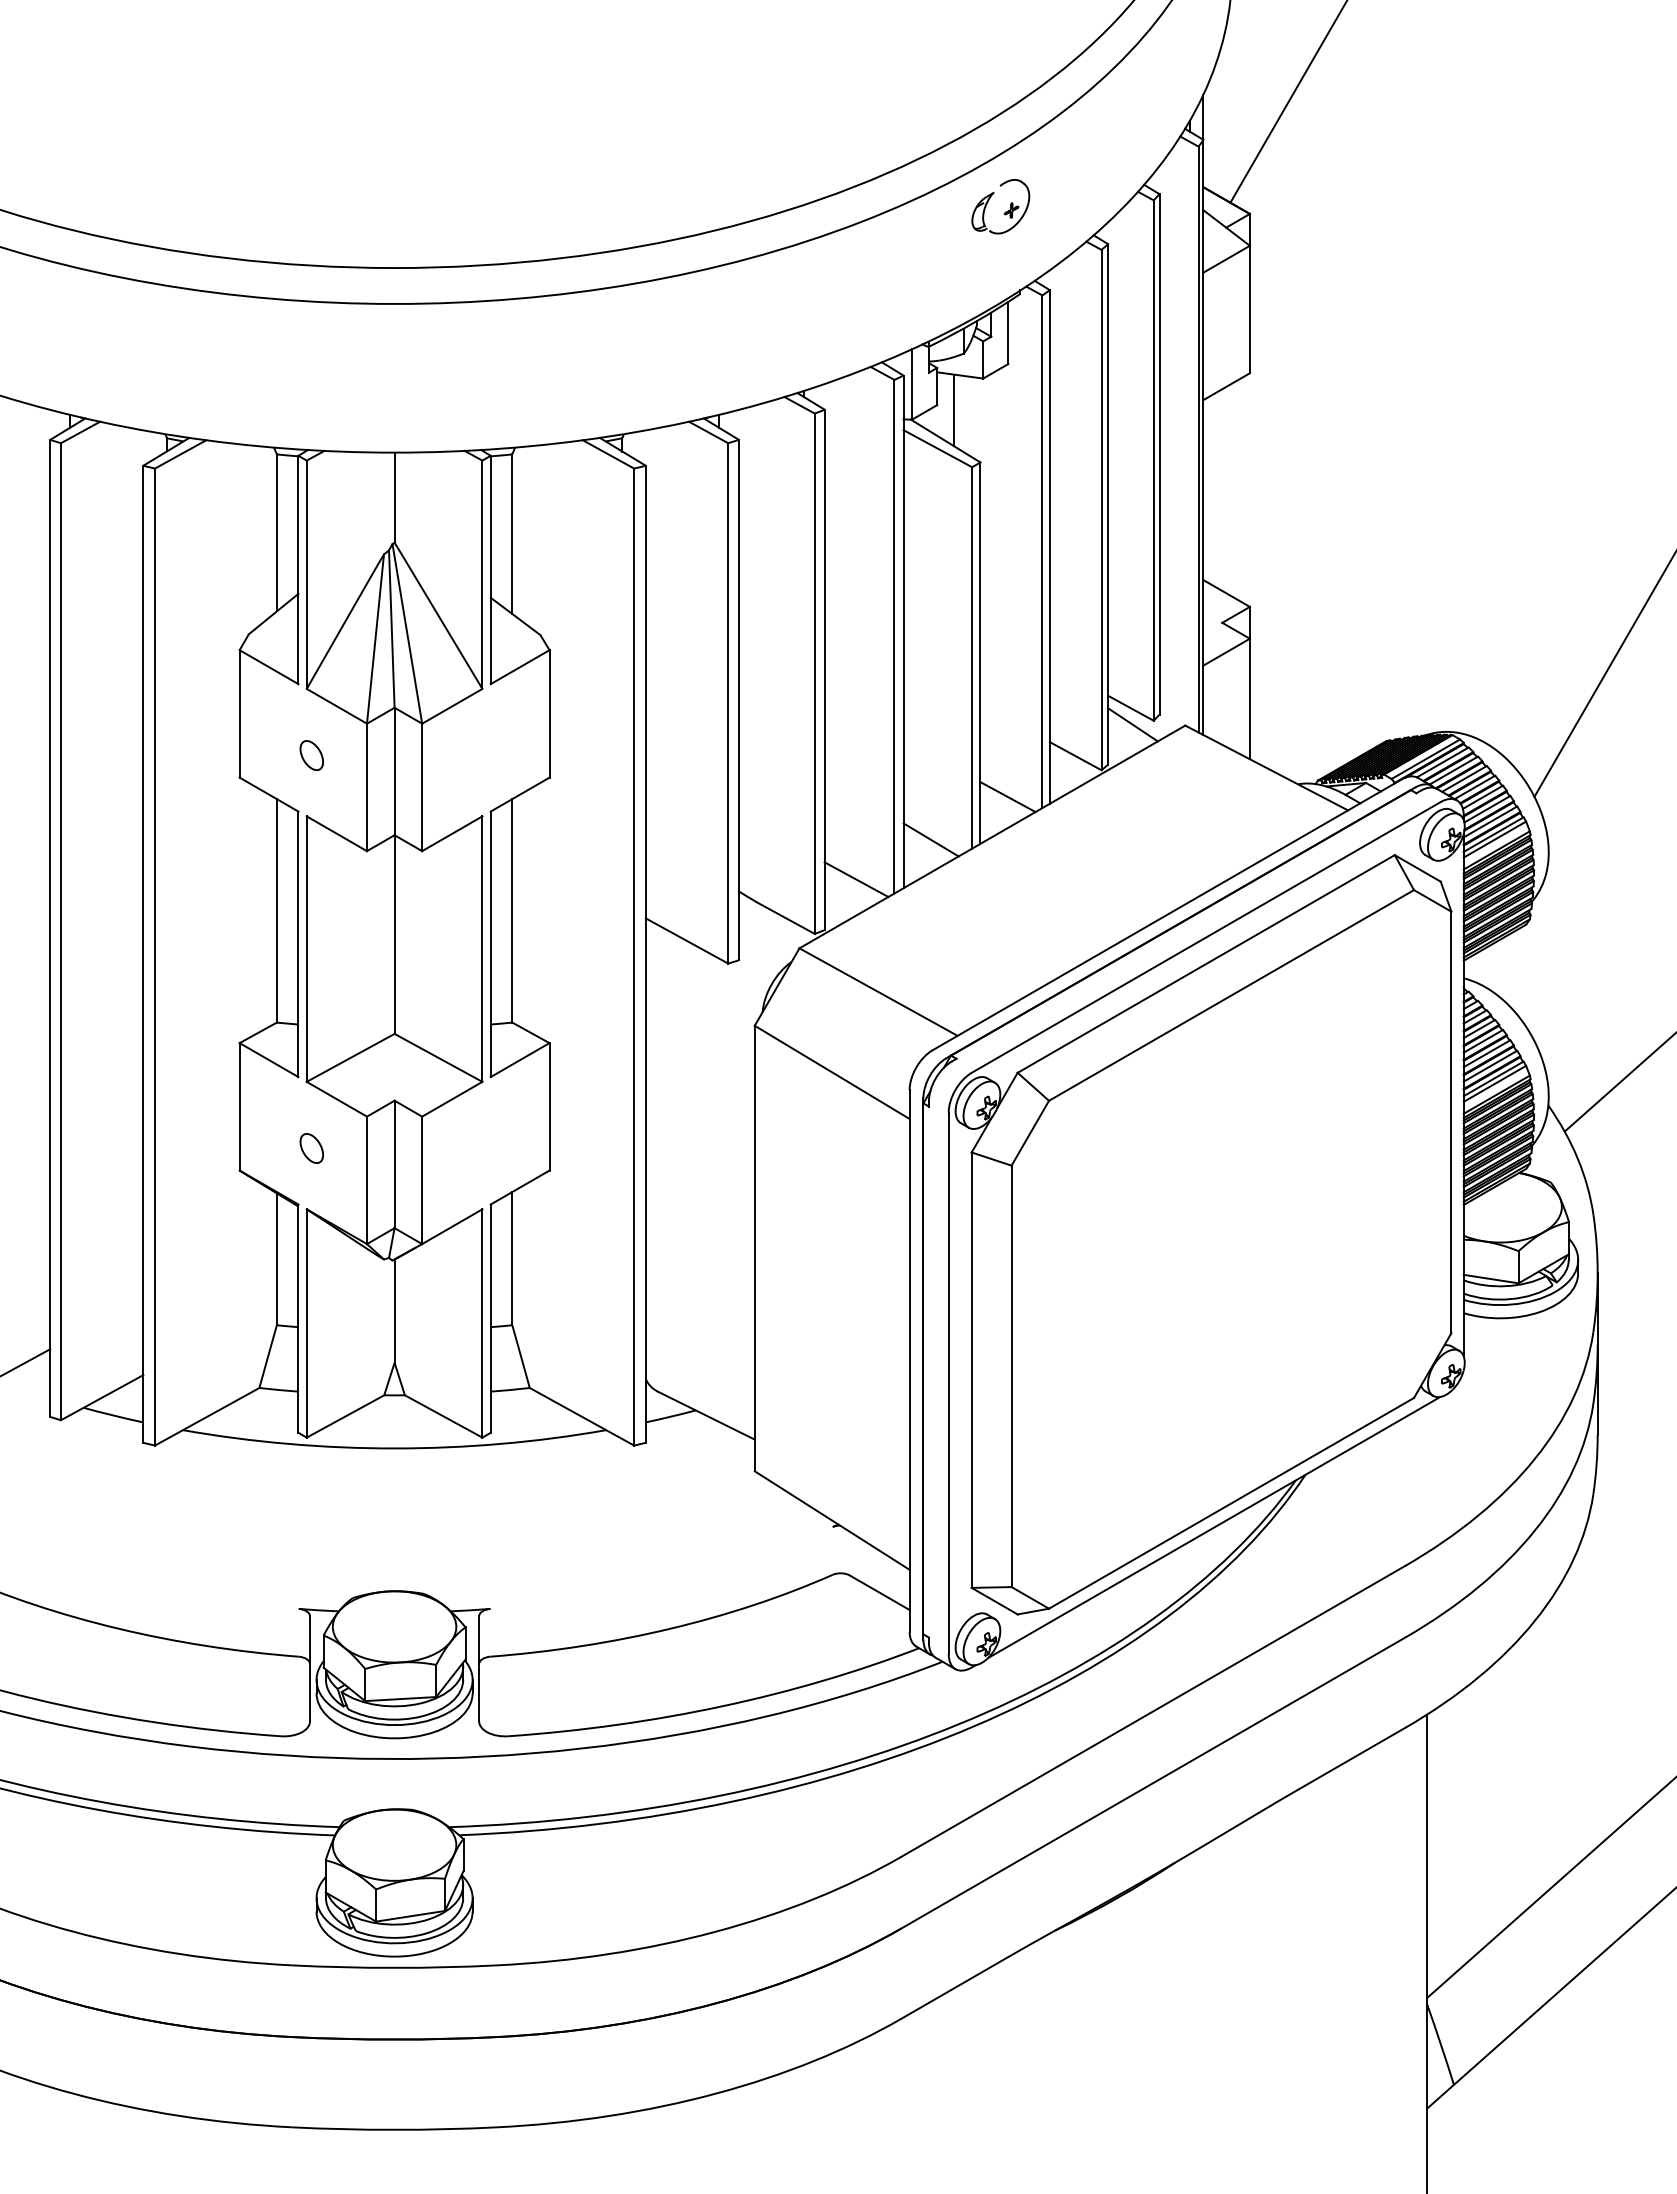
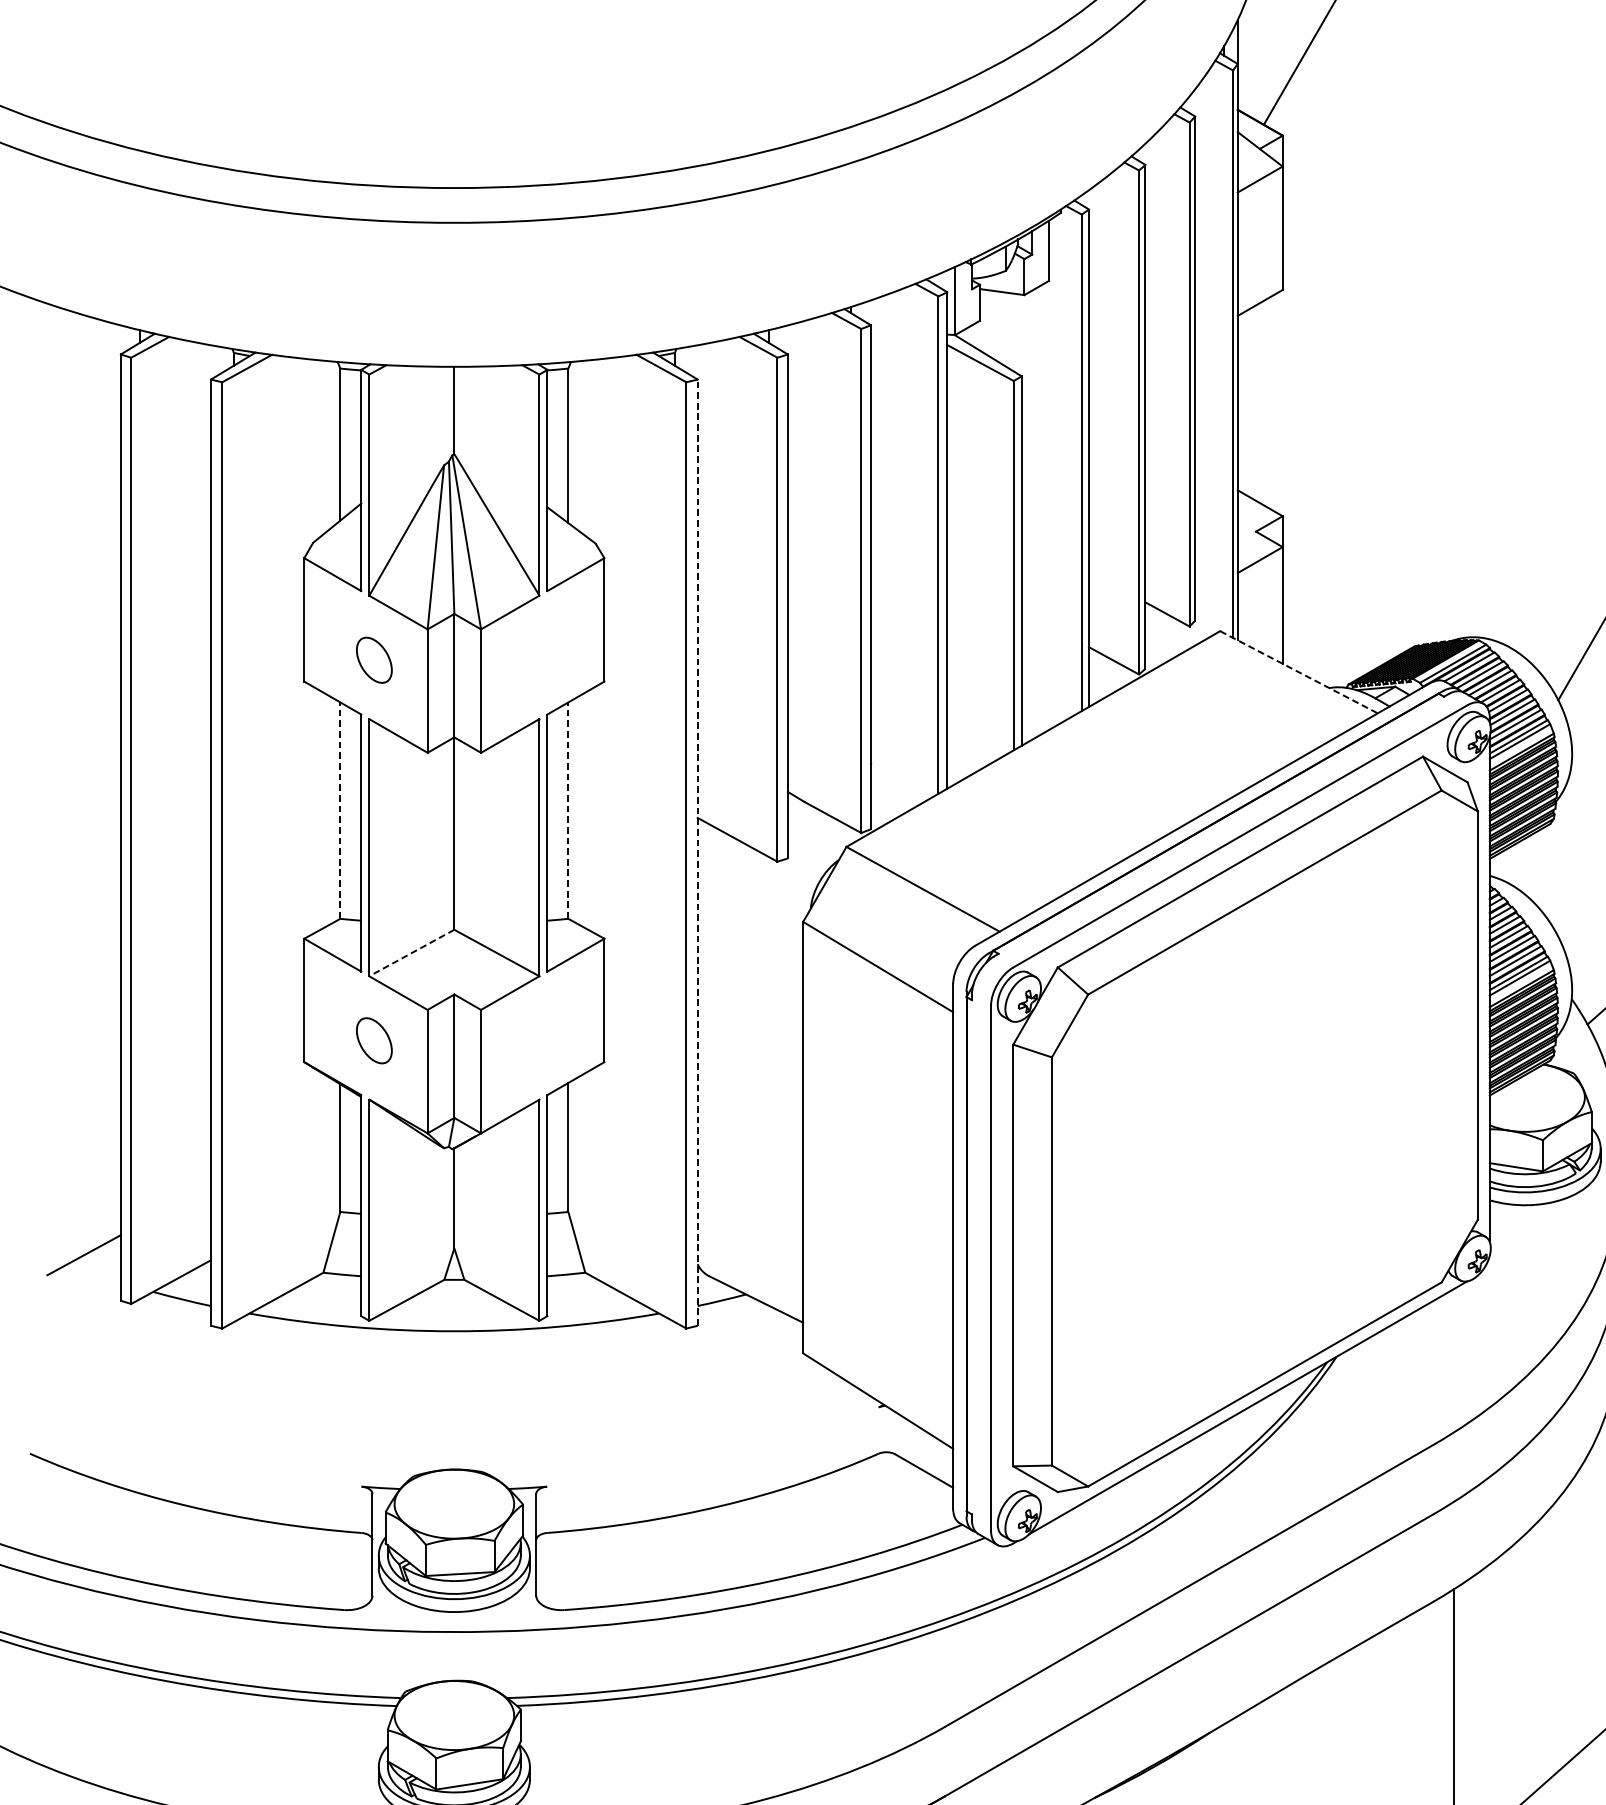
part: (1005, 211) -> (1046, 133), removed
line: (953, 409) -> (995, 325), removed
line: (1132, 724) -> (1169, 630), removed
part: (311, 755) -> (373, 660), size x1.6
line: (1266, 768) -> (1298, 672), solid -> dashed
line: (1007, 797) -> (1047, 700), removed
line: (930, 839) -> (973, 741), removed
line: (856, 879) -> (901, 780), removed
line: (276, 910) -> (339, 810), solid -> dashed
line: (512, 910) -> (568, 810), solid -> dashed
line: (645, 954) -> (697, 852), solid -> dashed
line: (350, 1058) -> (411, 953), solid -> dashed
part: (311, 1148) -> (373, 1040), size x1.6

